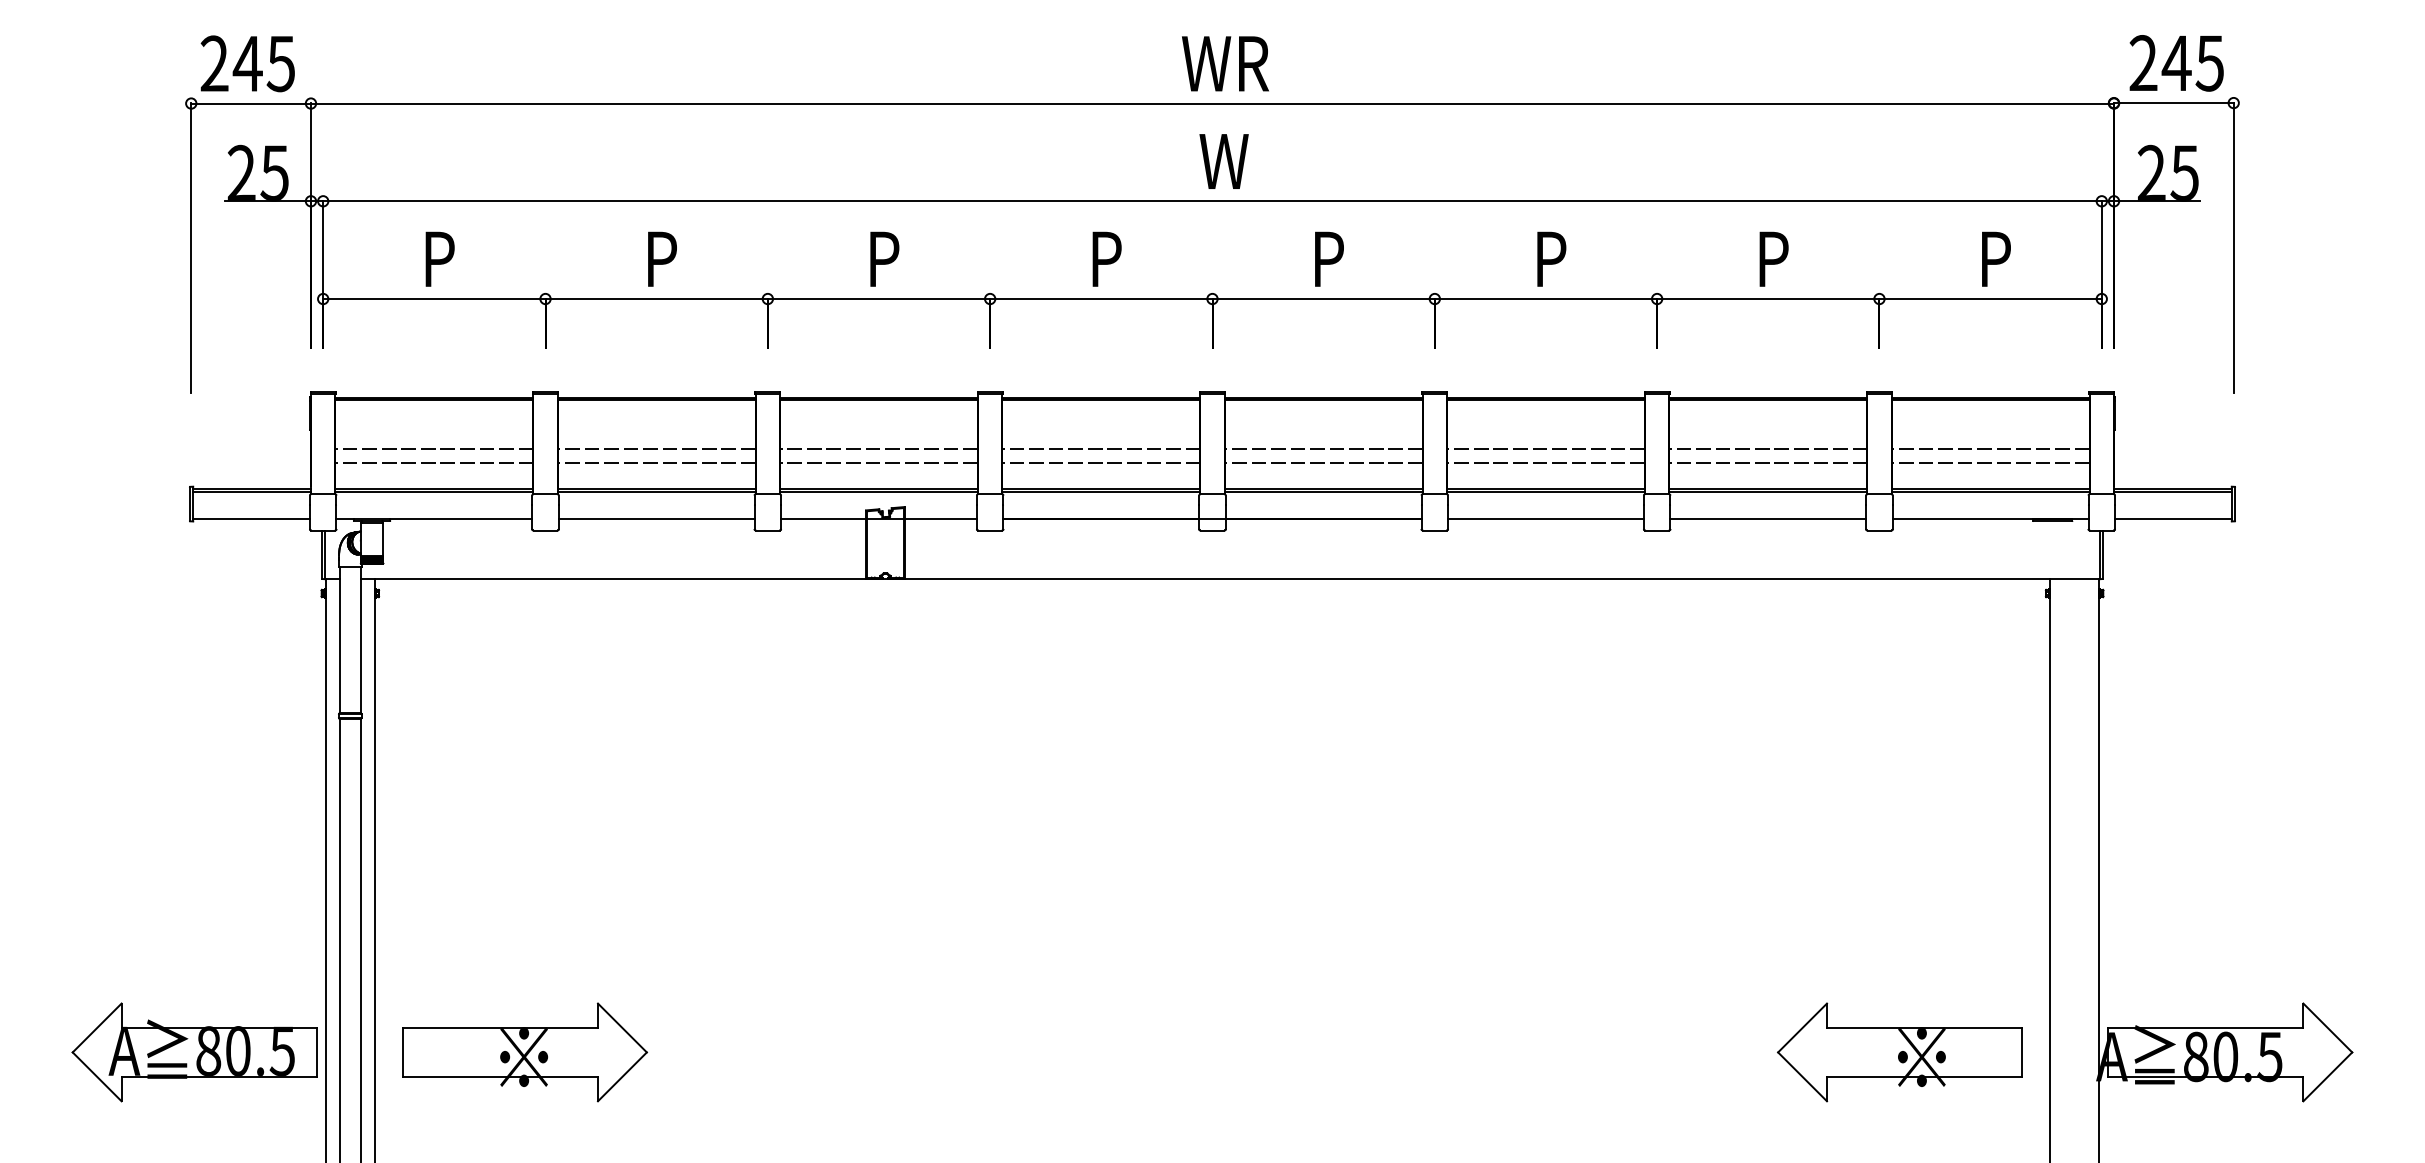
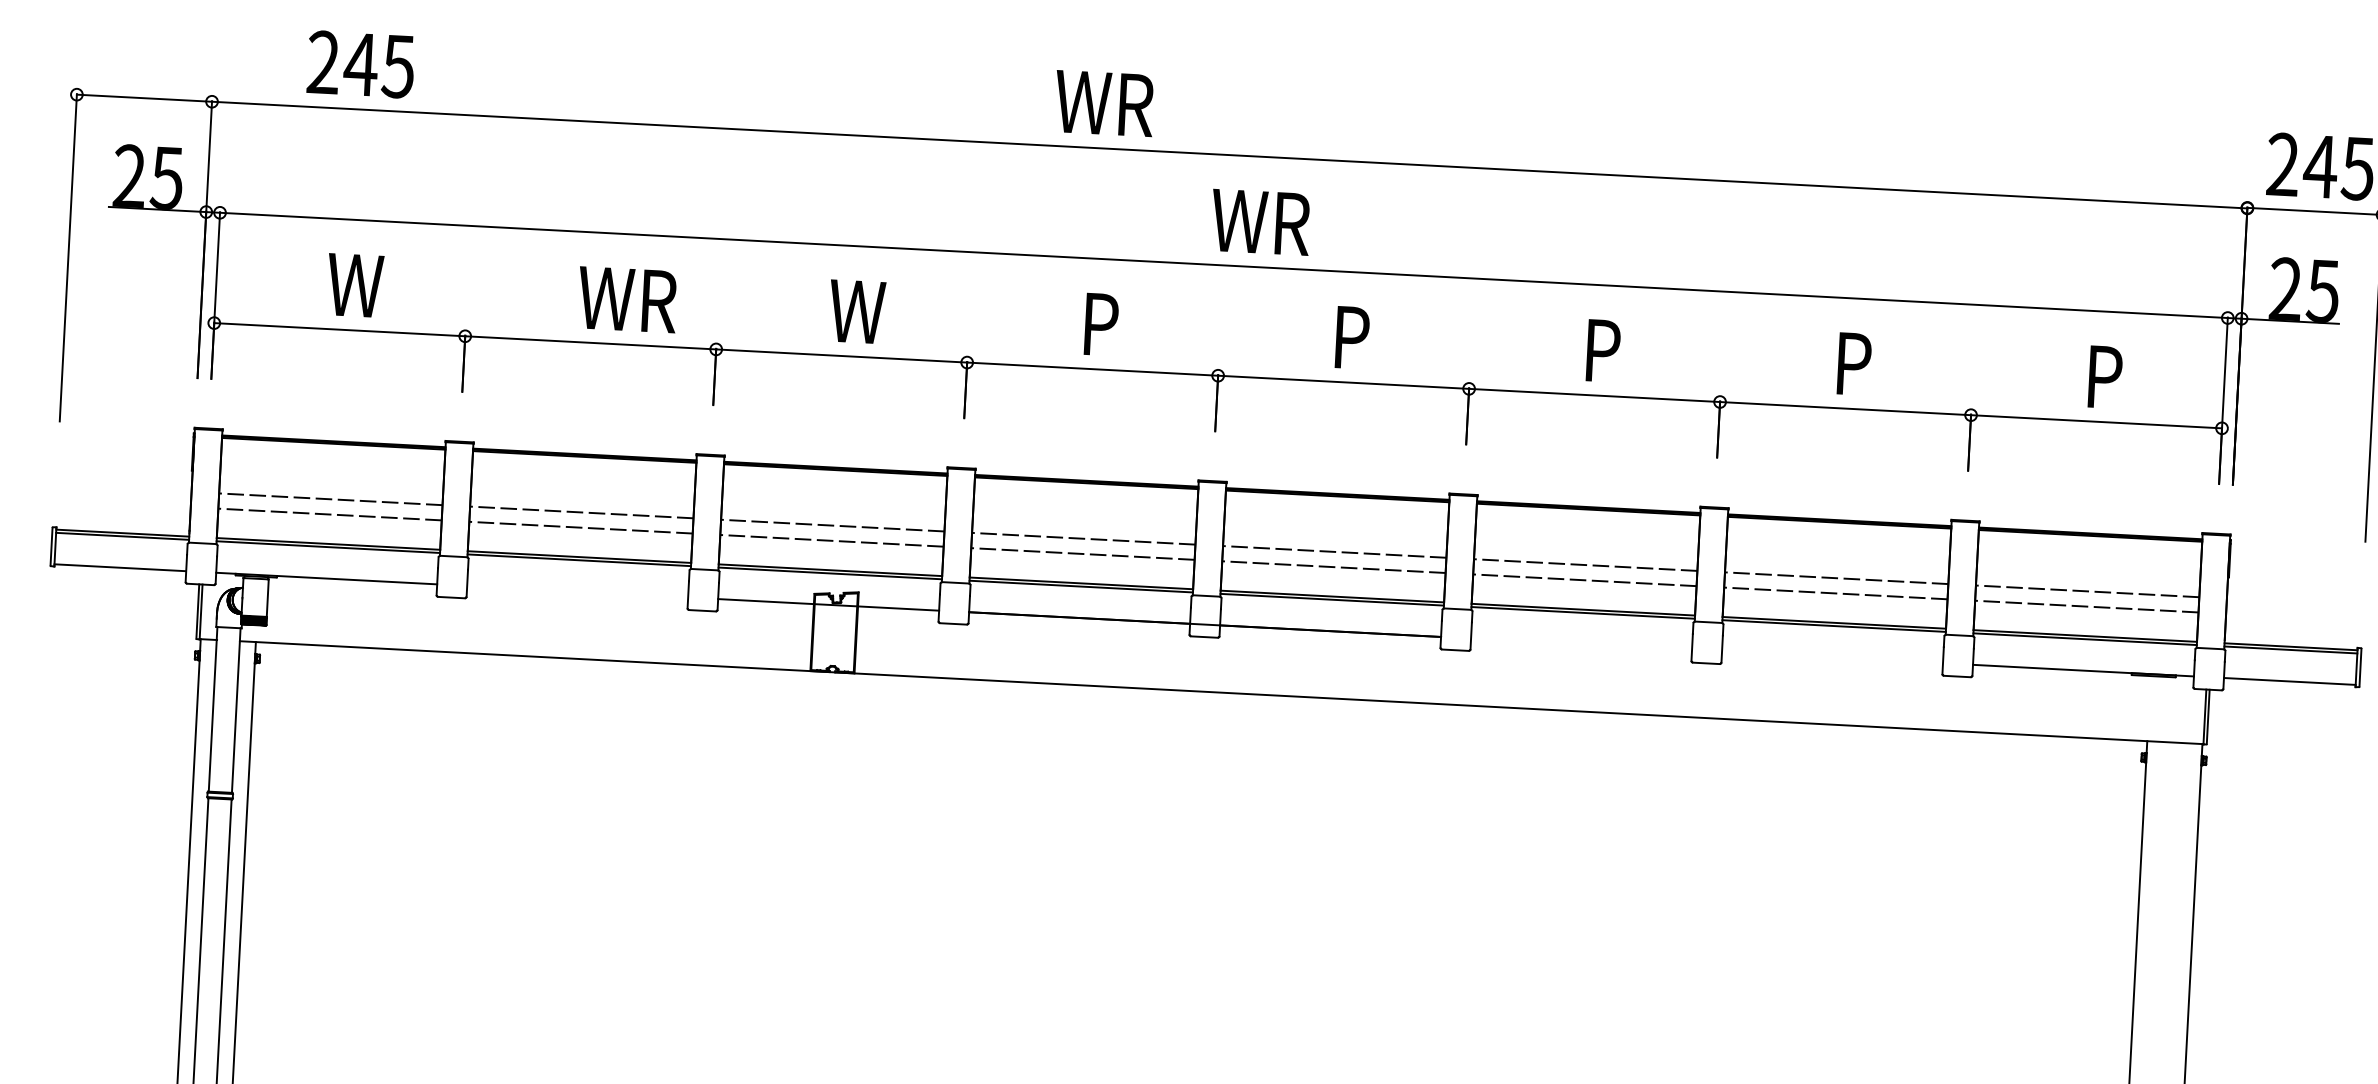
text: (247, 63) -> (360, 64), moved
text: (1225, 63) -> (1104, 103), moved
text: (1271, 161) -> (1292, 223), W -> WR
text: (445, 258) -> (354, 284), P -> W
text: (686, 258) -> (626, 298), P -> WR
text: (890, 258) -> (857, 310), P -> W
line: (656, 519) -> (577, 591), removed
line: (1545, 519) -> (1581, 644), removed
line: (1768, 519) -> (1832, 657), removed

